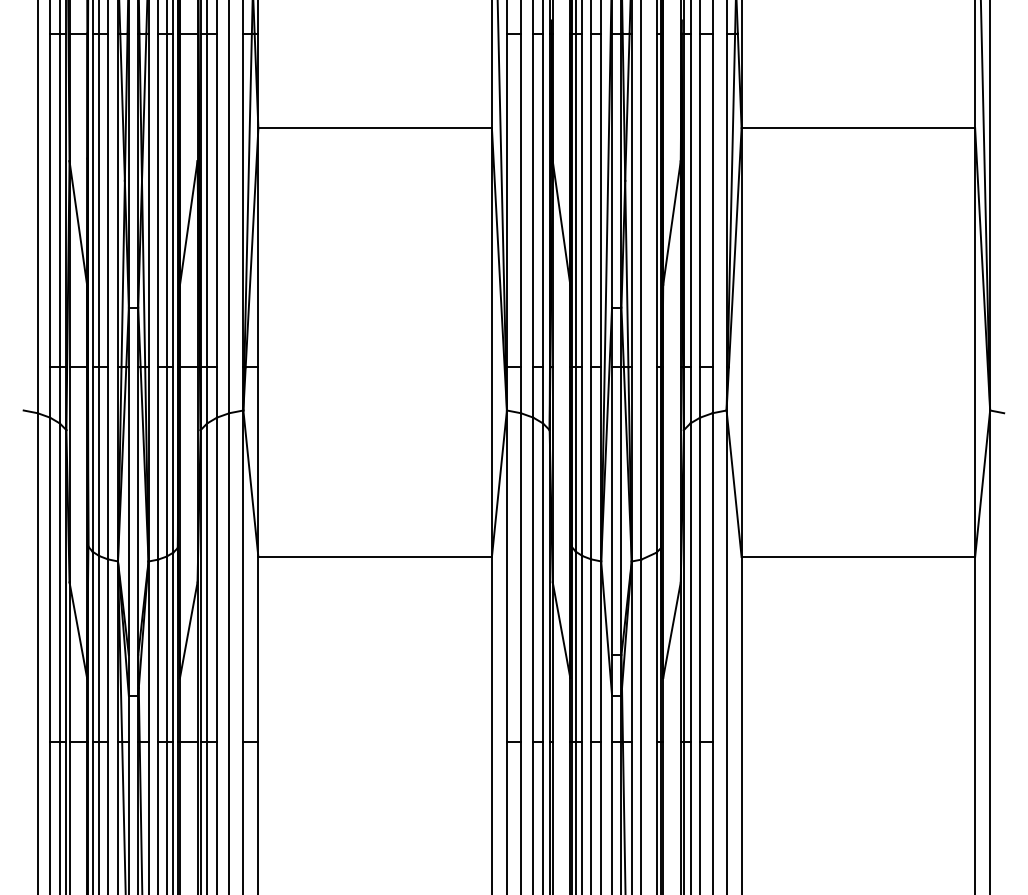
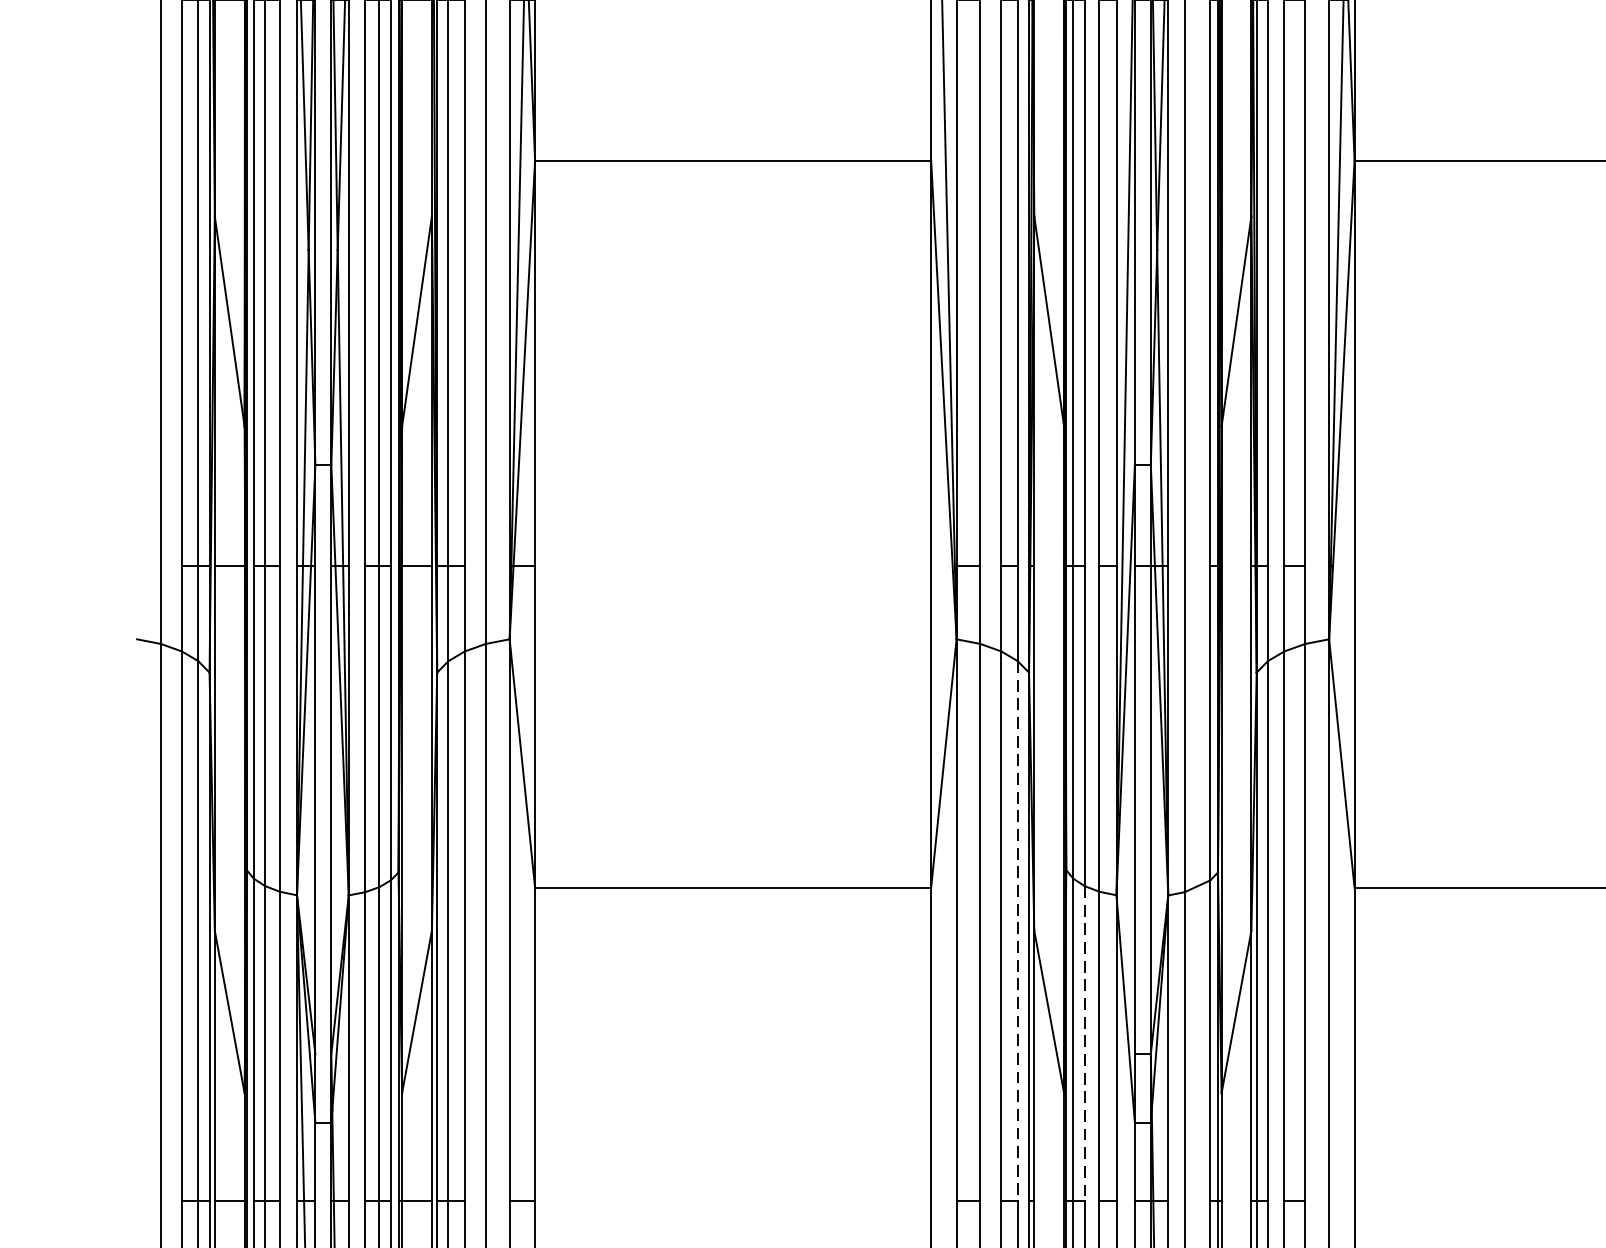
line: (543, 583) -> (1018, 932), solid -> dashed
line: (582, 648) -> (1084, 1042), solid -> dashed

